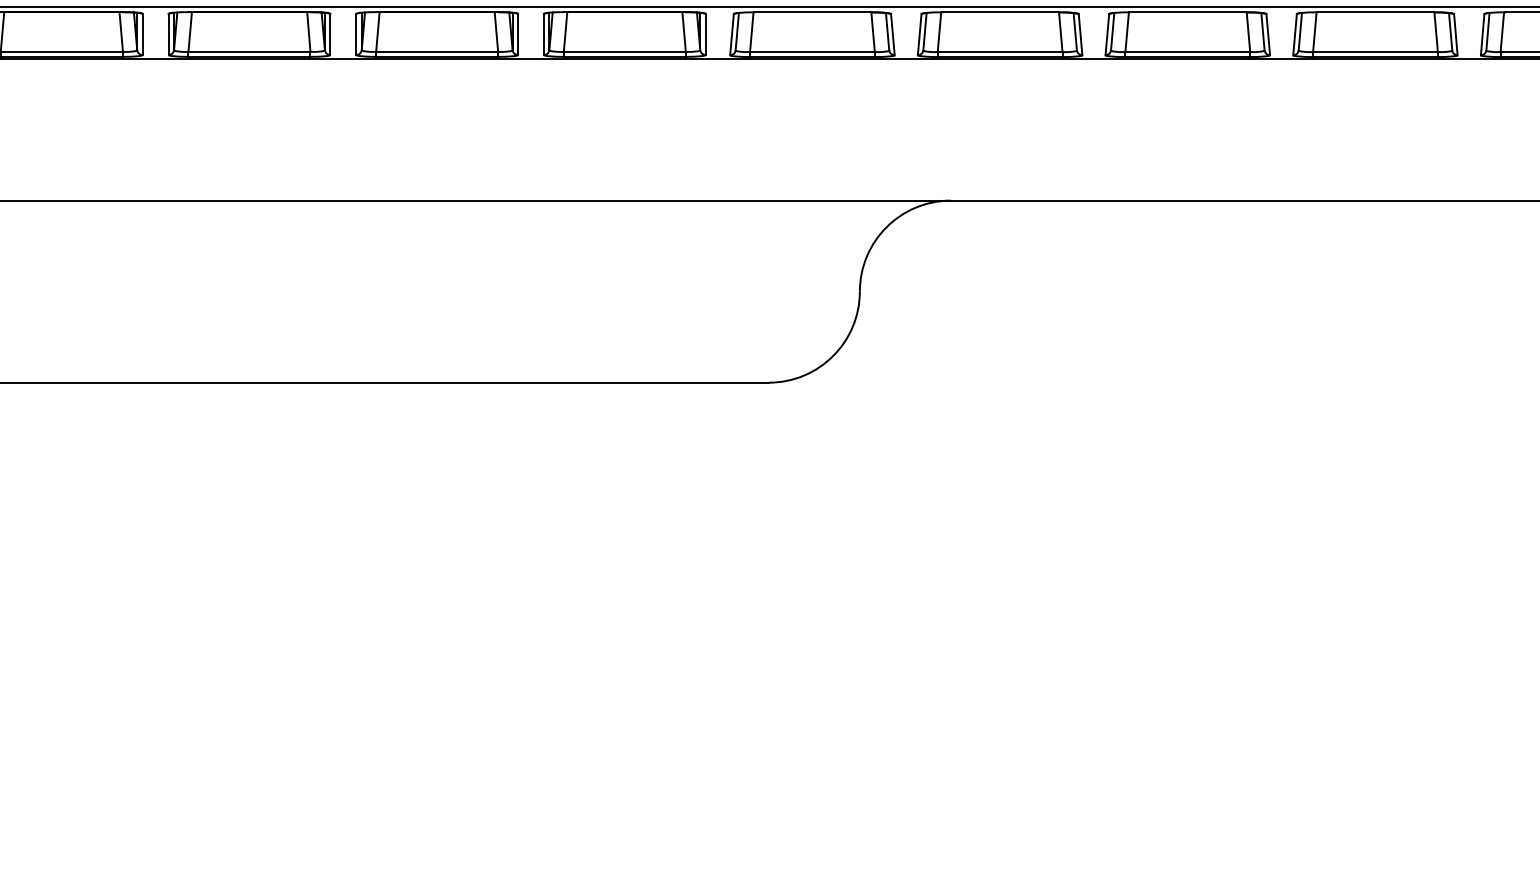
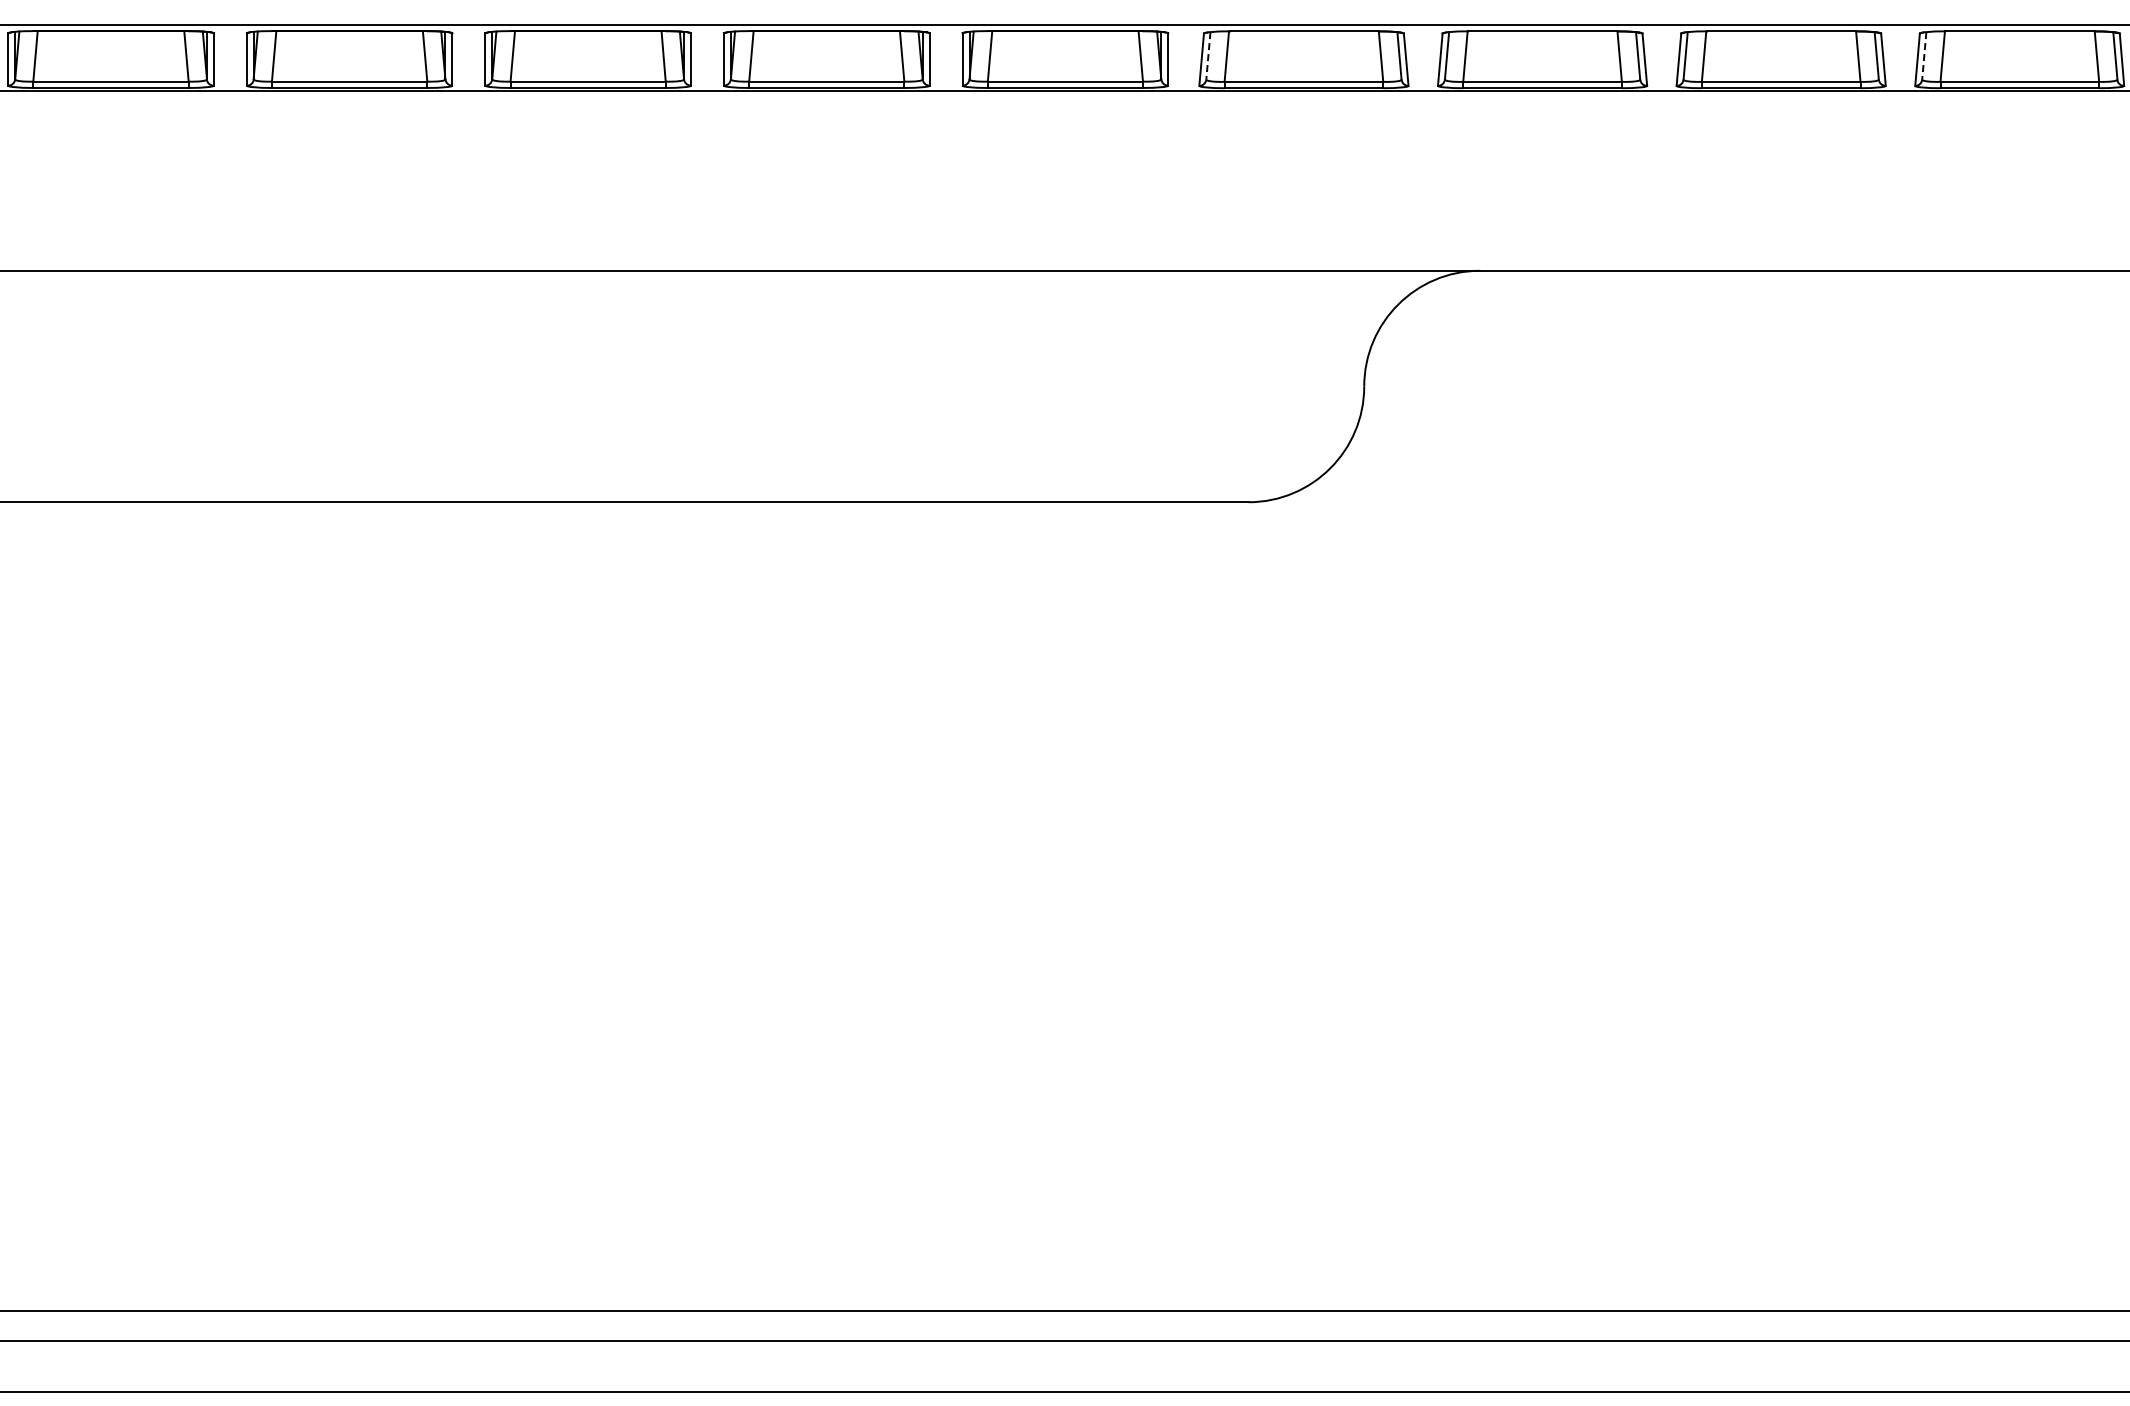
line: (737, 31) -> (1208, 55), solid -> dashed
line: (1300, 31) -> (1924, 55), solid -> dashed

